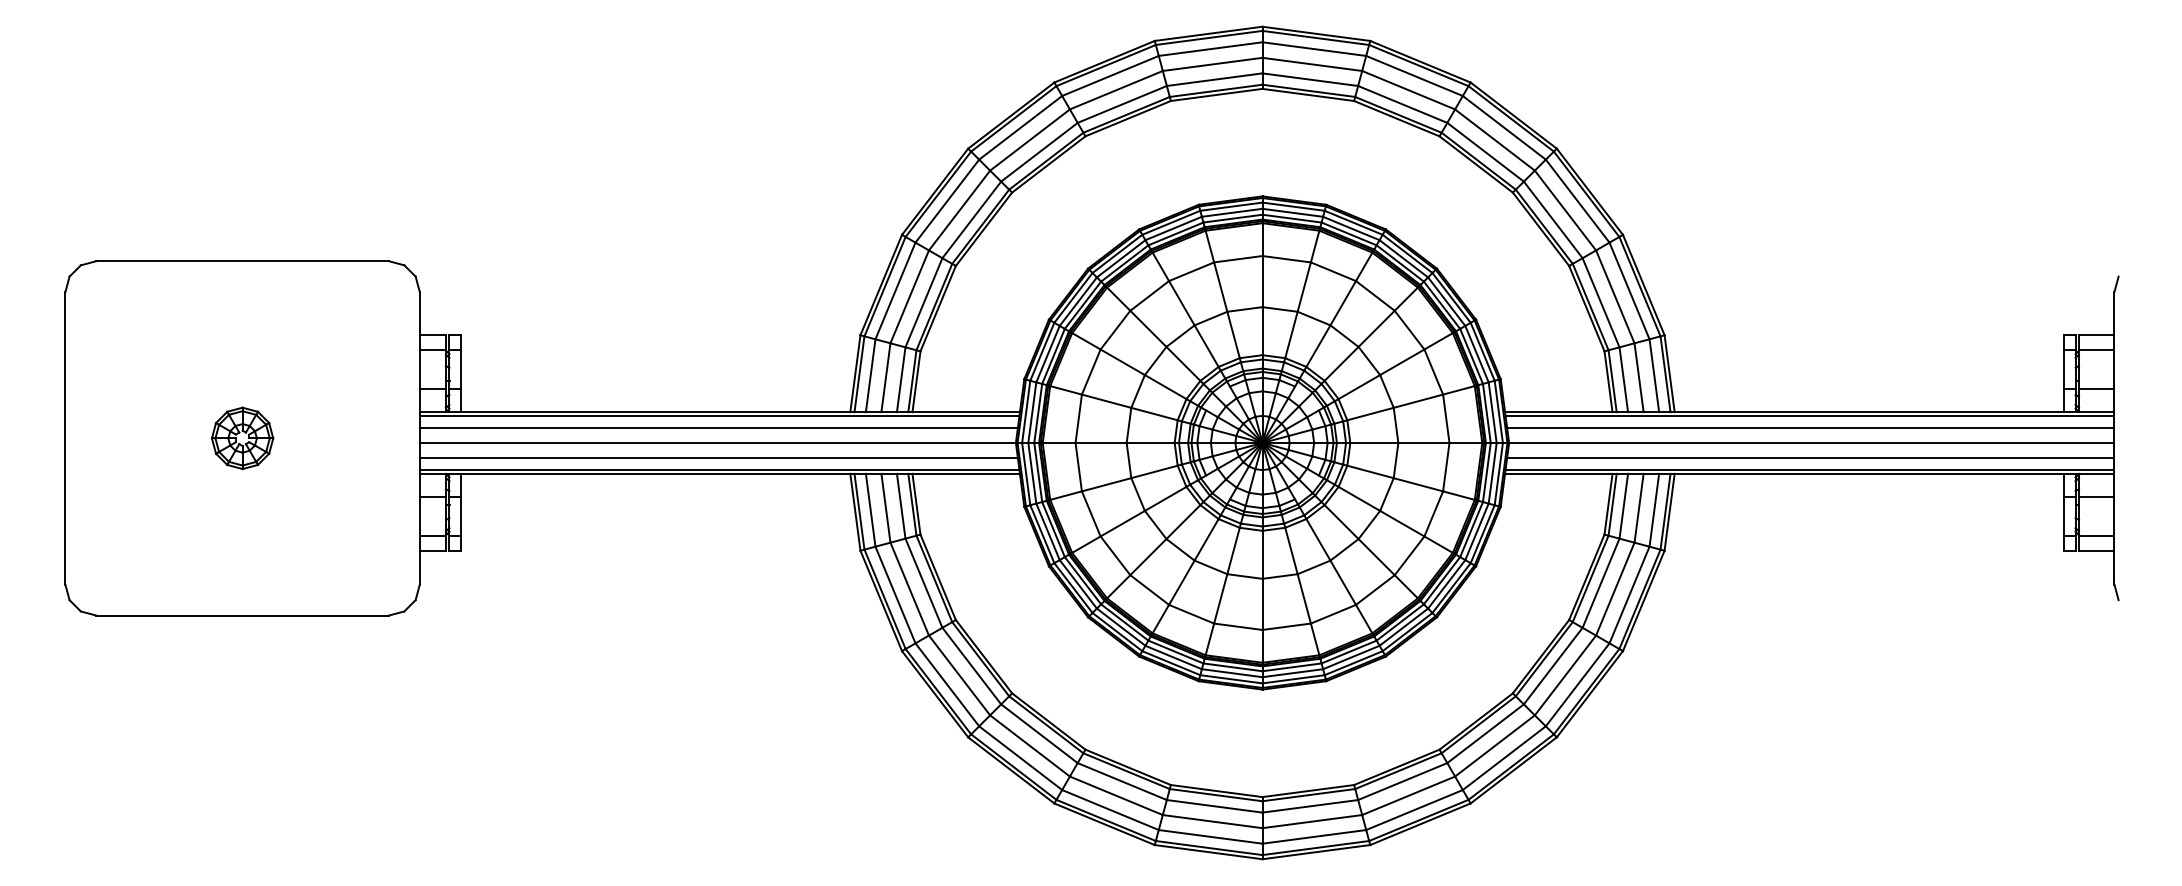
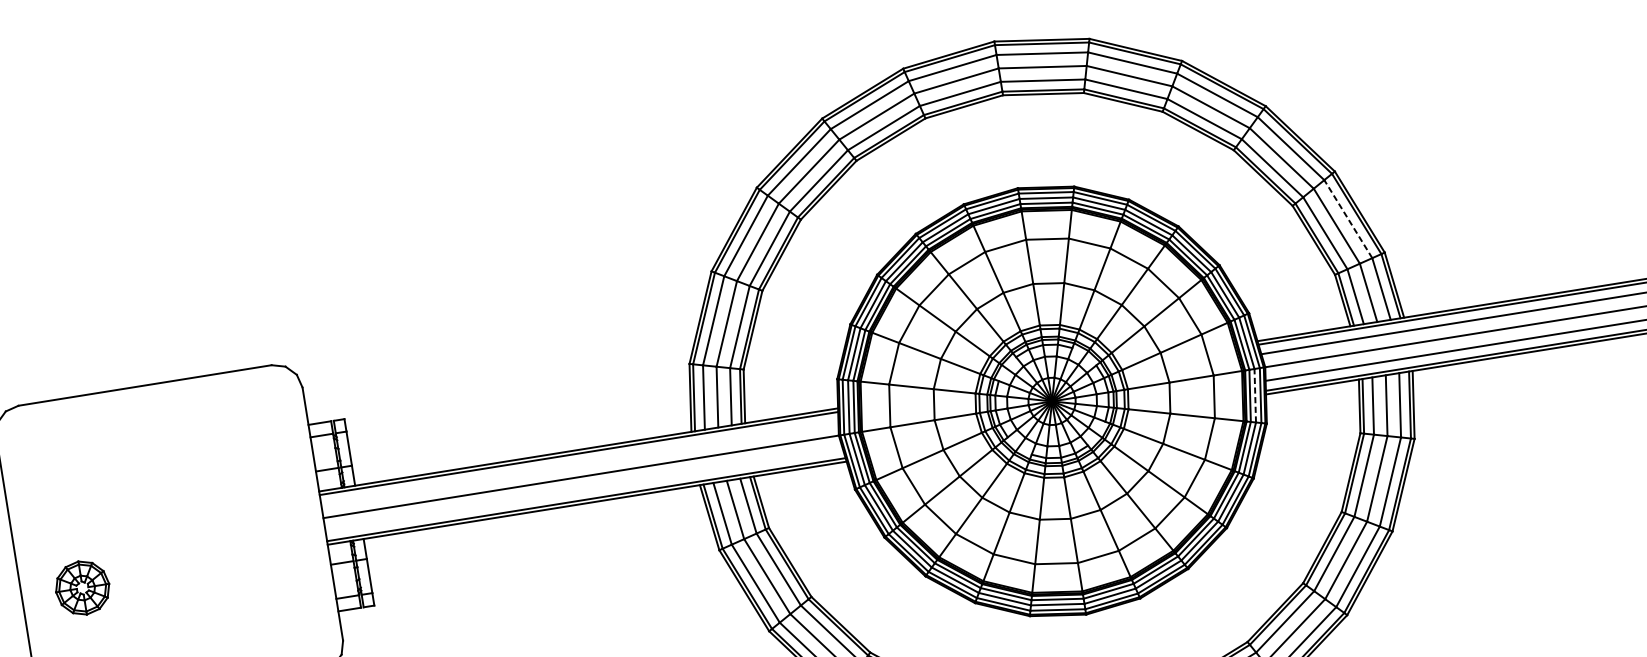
line: (1629, 290) -> (1348, 218), solid -> dashed
line: (718, 427) -> (579, 463), removed
part: (242, 437) -> (82, 587), moved
line: (718, 458) -> (583, 490), removed
line: (1492, 473) -> (1255, 395), solid -> dashed

